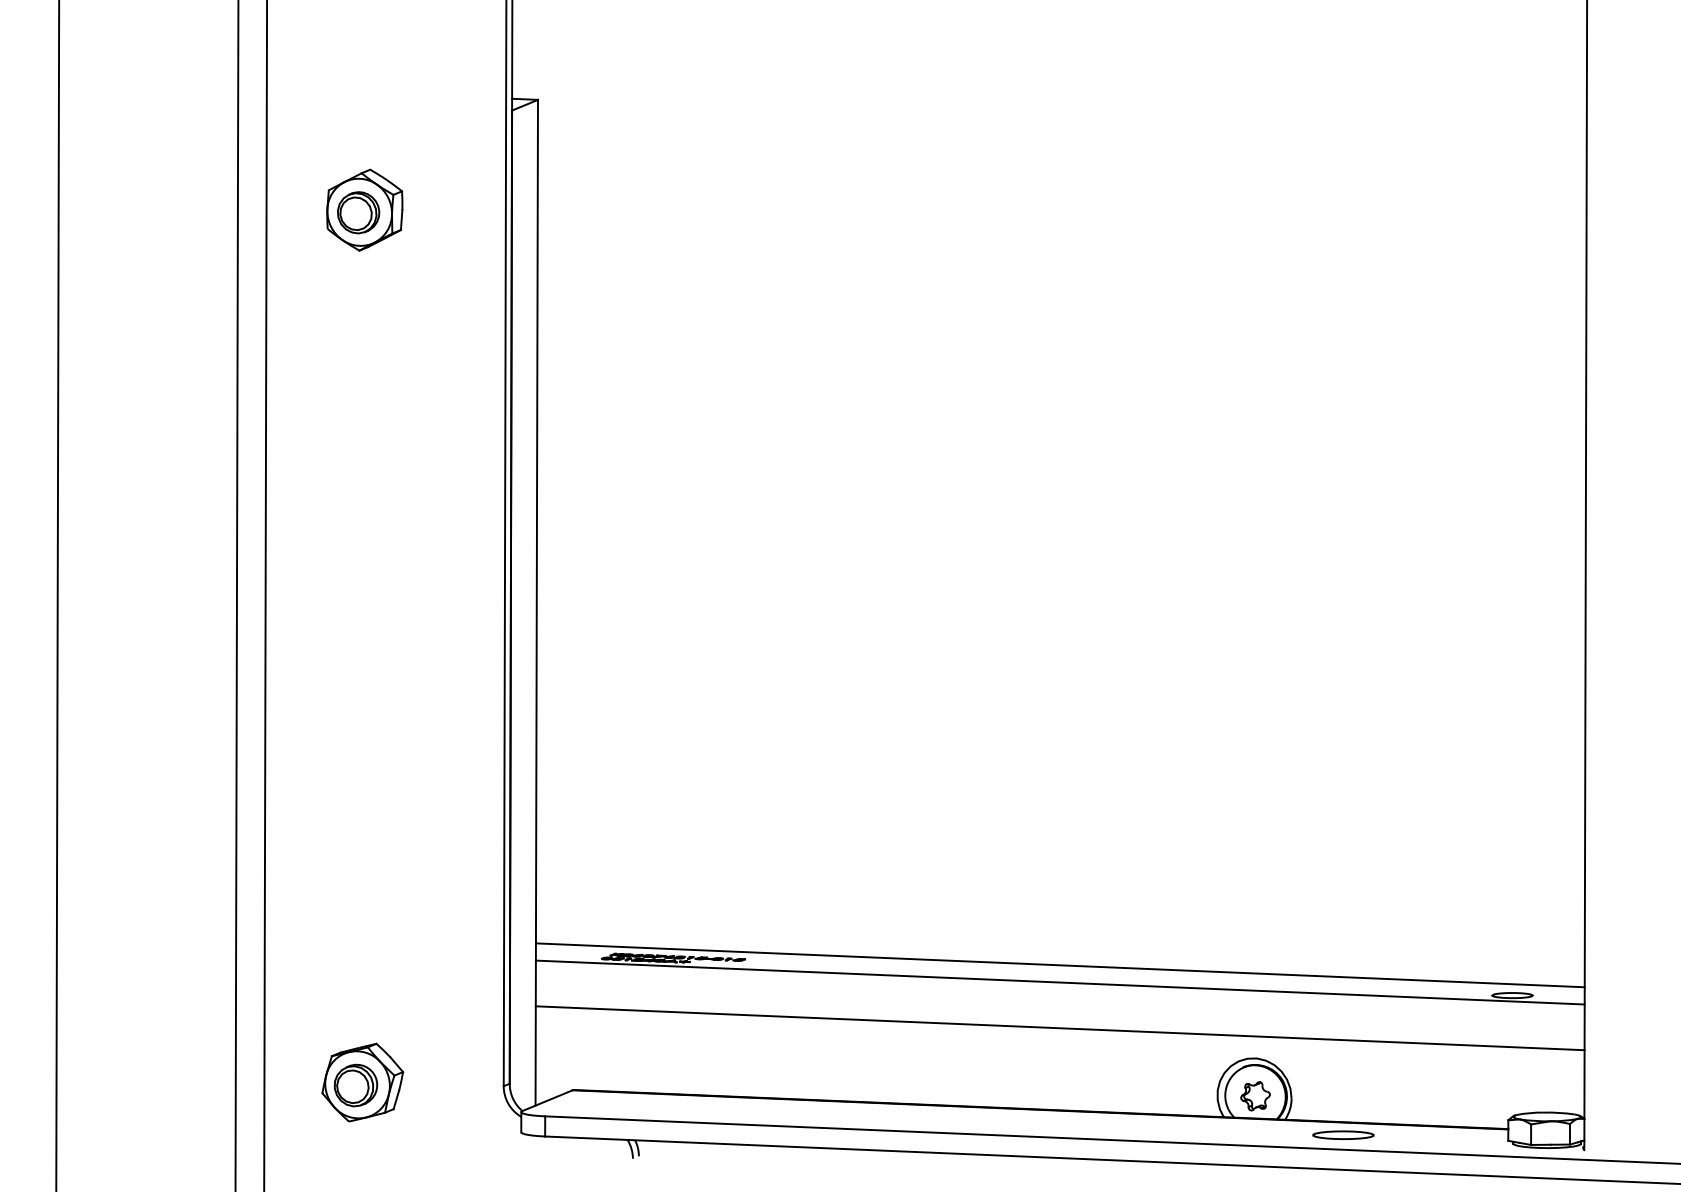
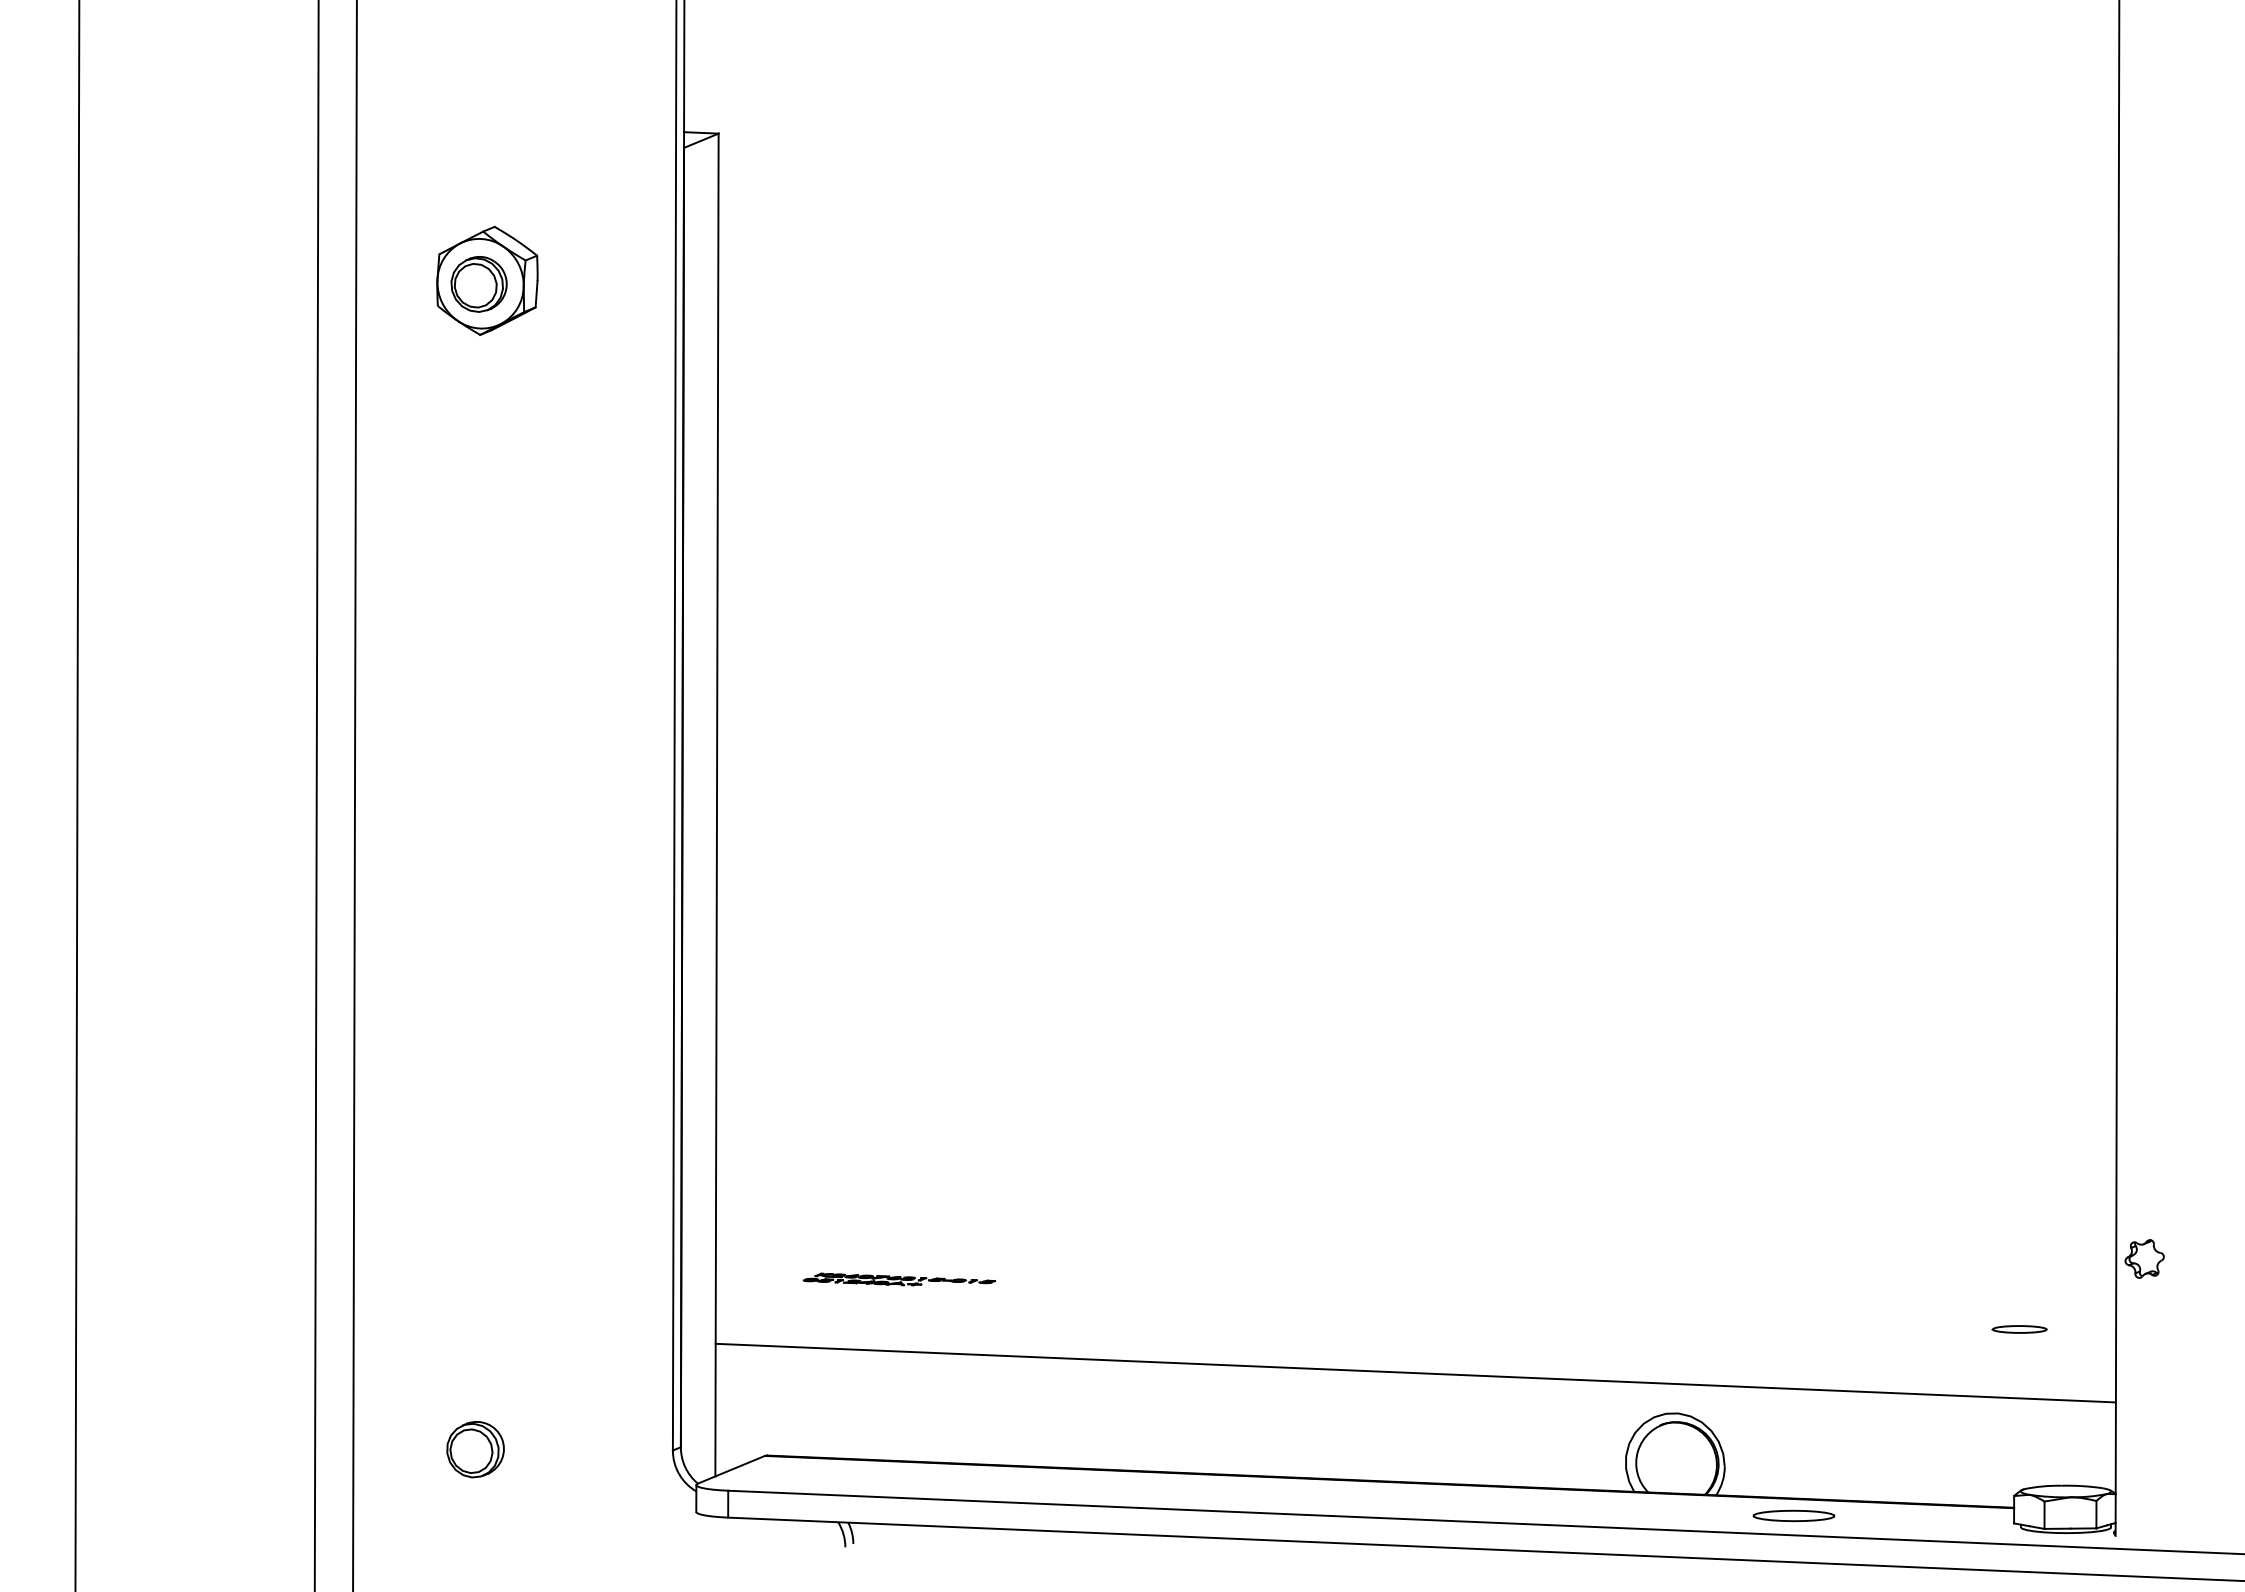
line: (1059, 964) -> (1415, 1288), removed
line: (1059, 982) -> (1415, 1311), removed
part: (362, 1082) -> (484, 1445), removed
part: (1255, 1095) -> (2144, 1258), moved

